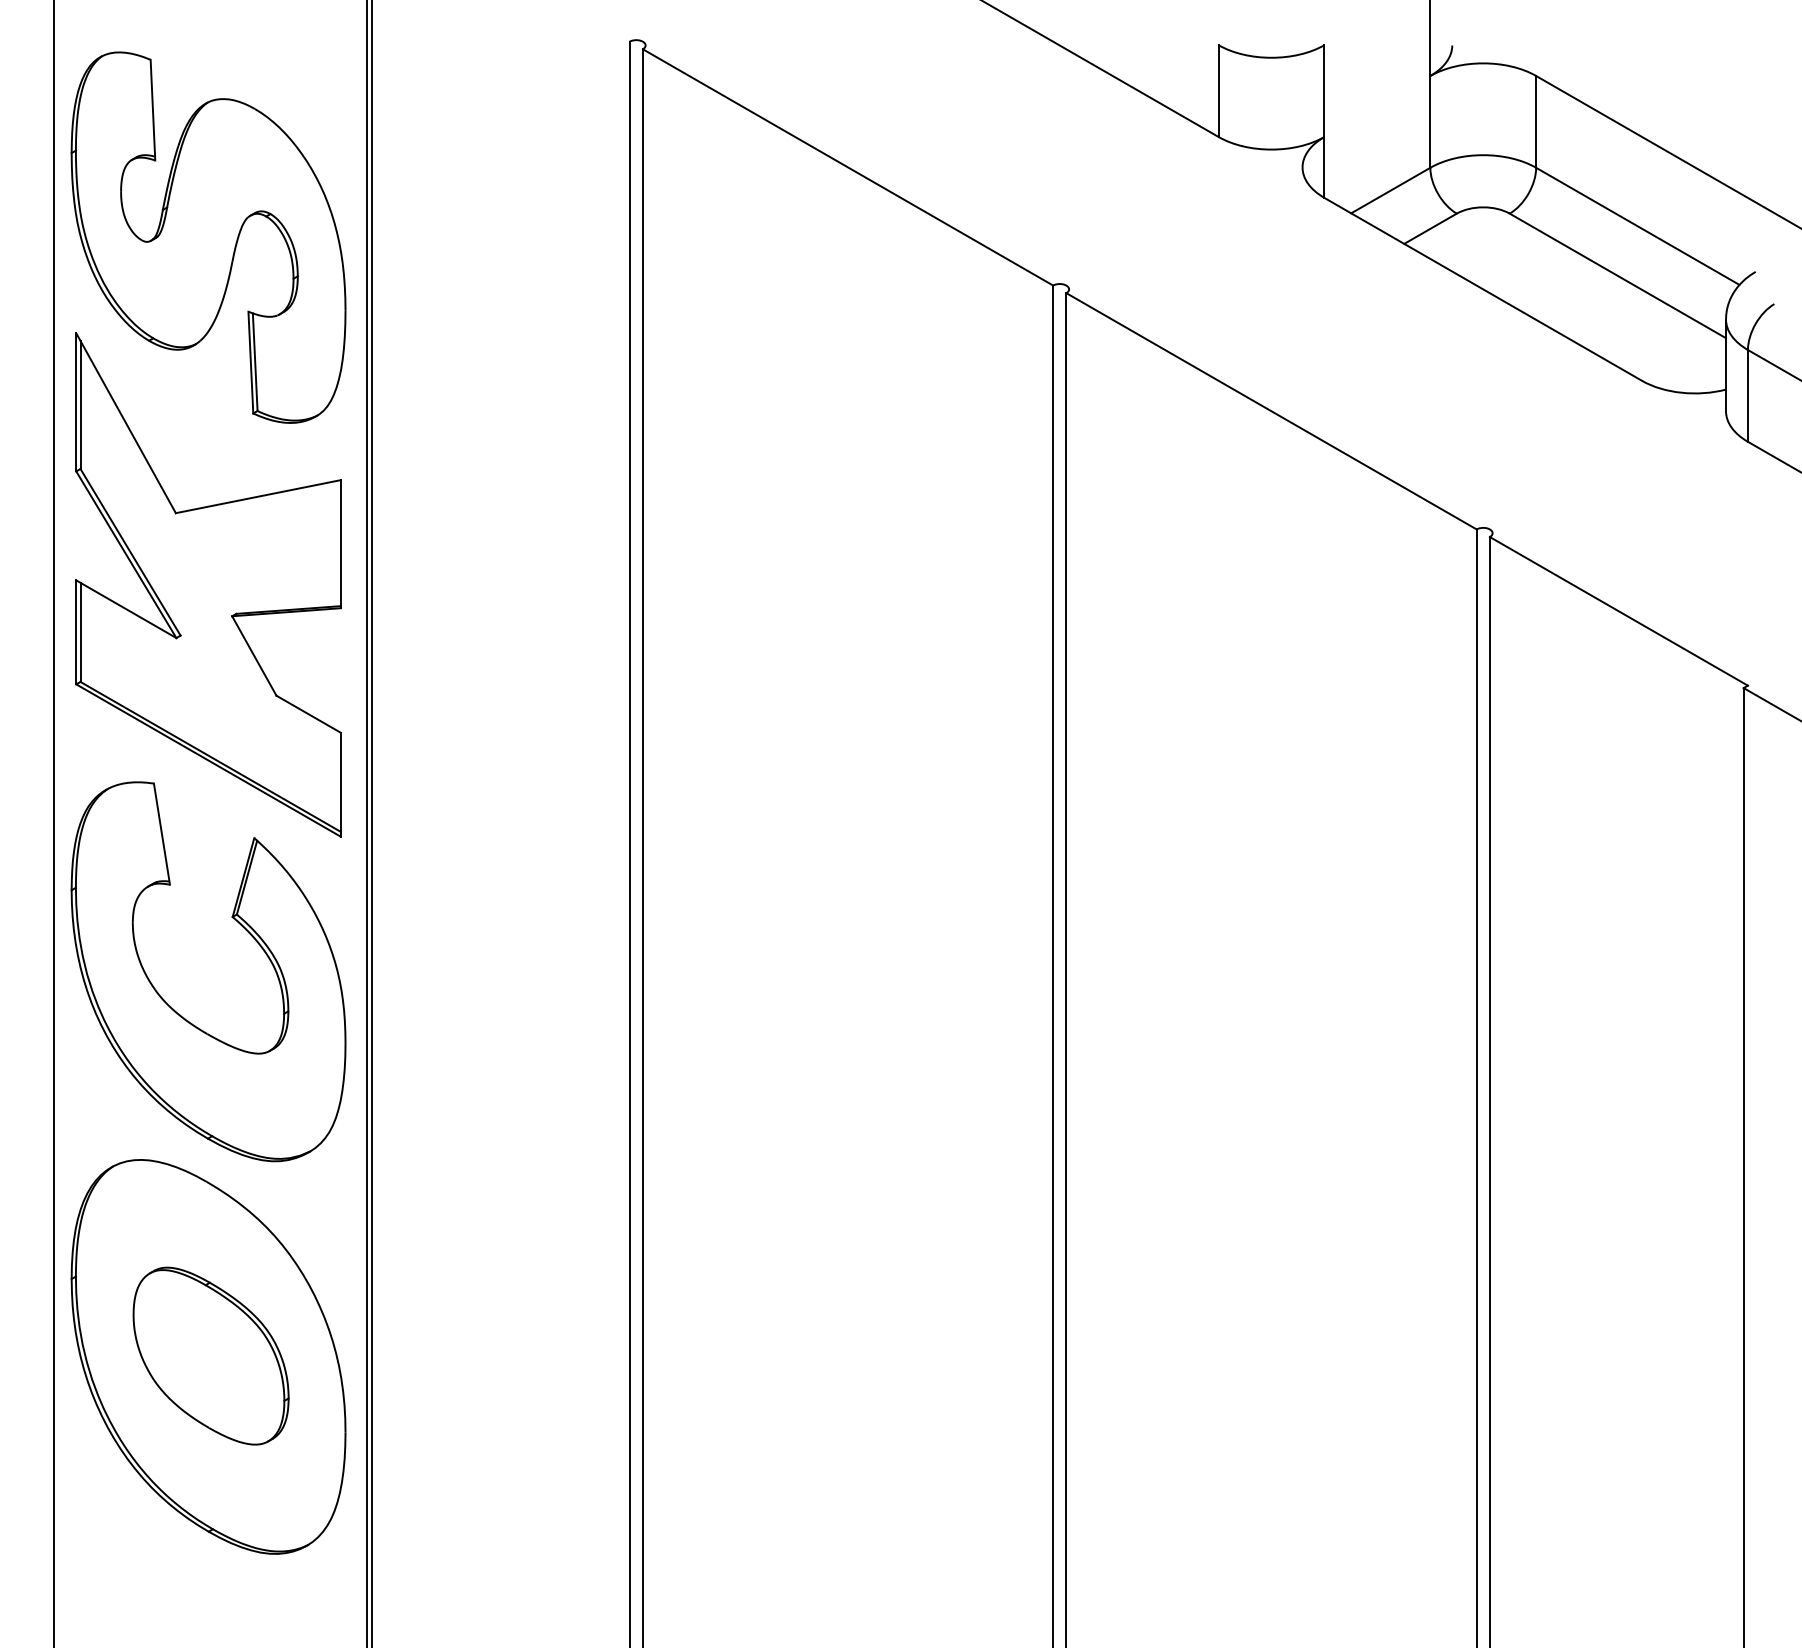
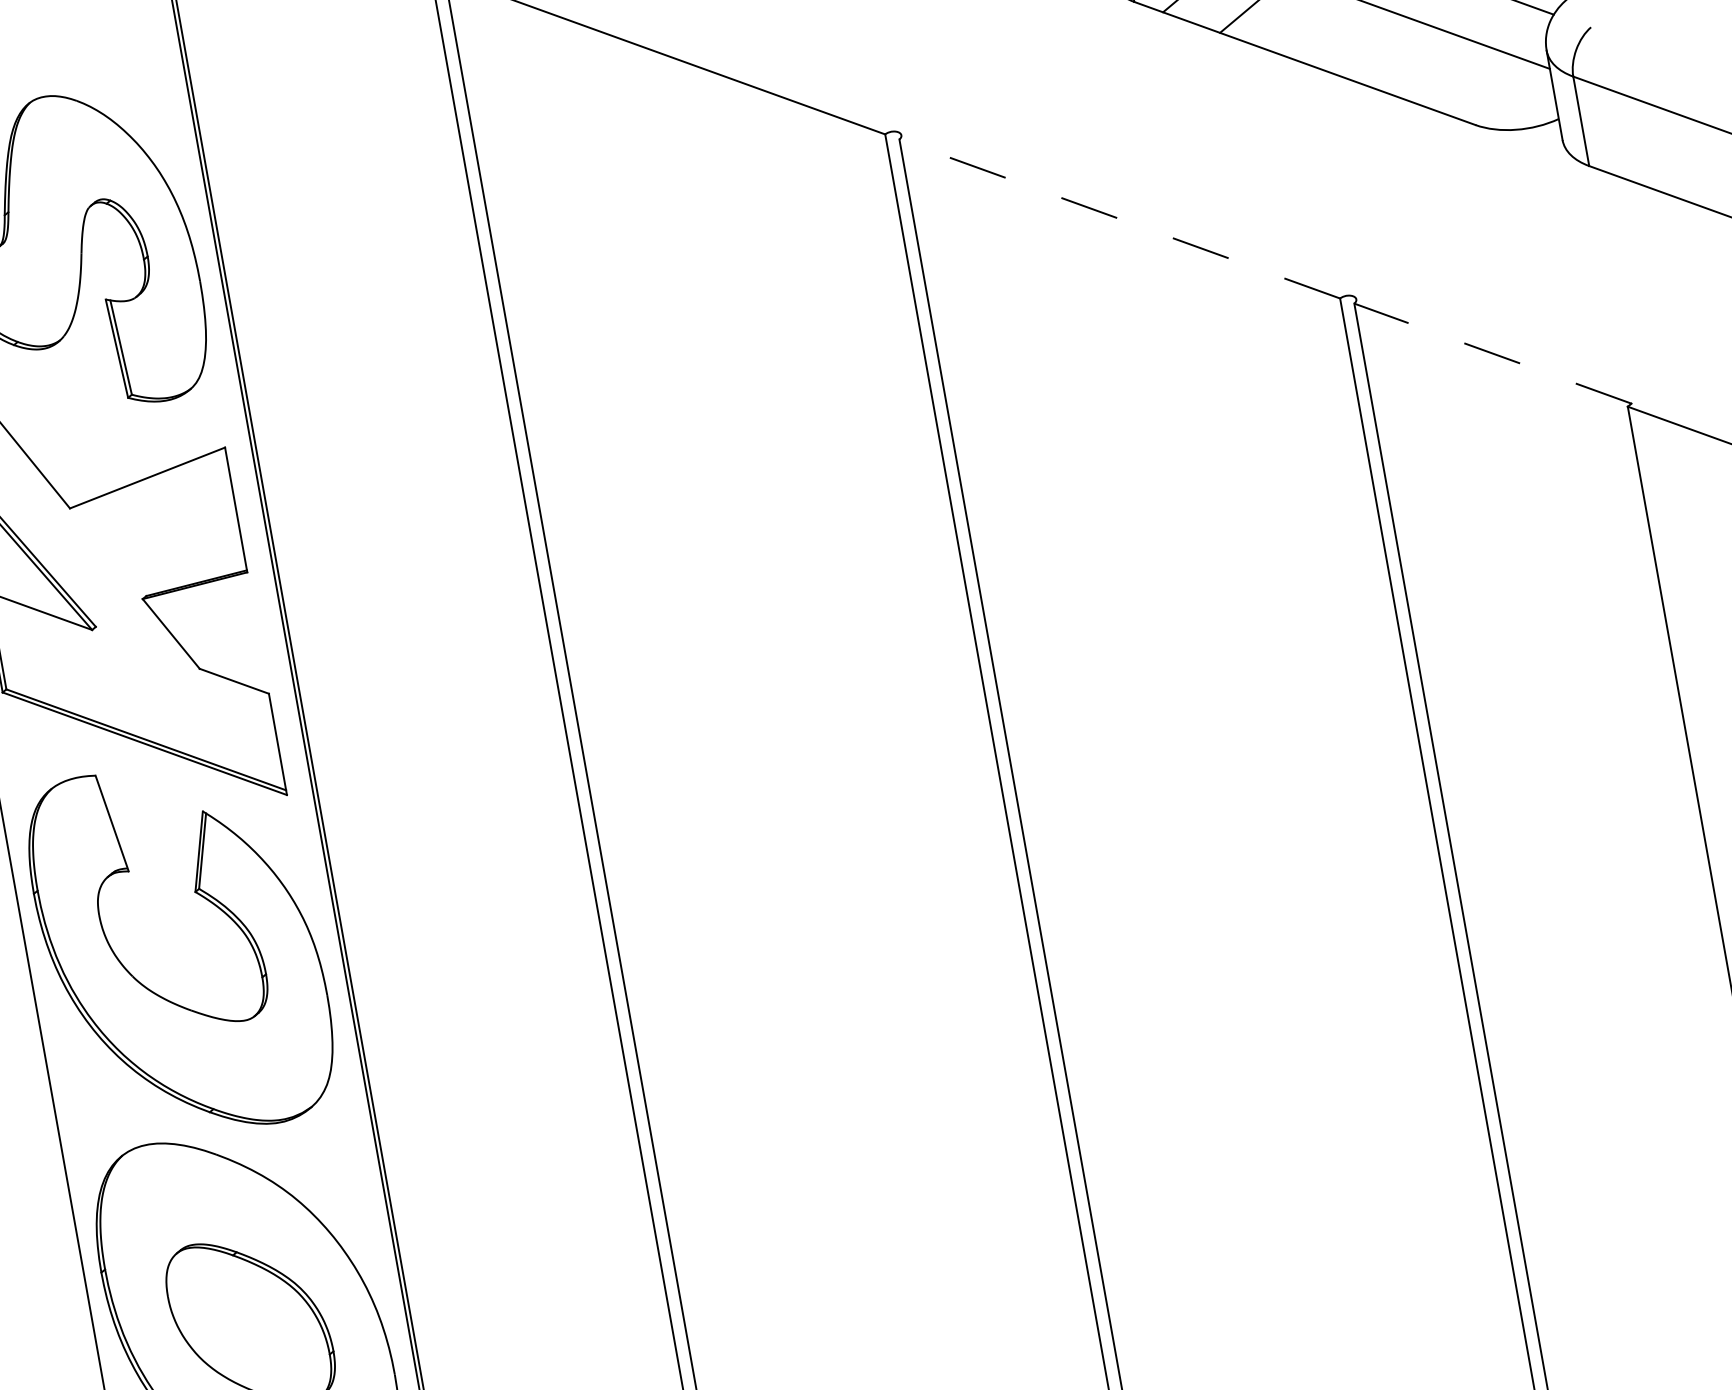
line: (1271, 411) -> (1119, 219), solid -> dashed
line: (1618, 611) -> (1492, 353), solid -> dashed

